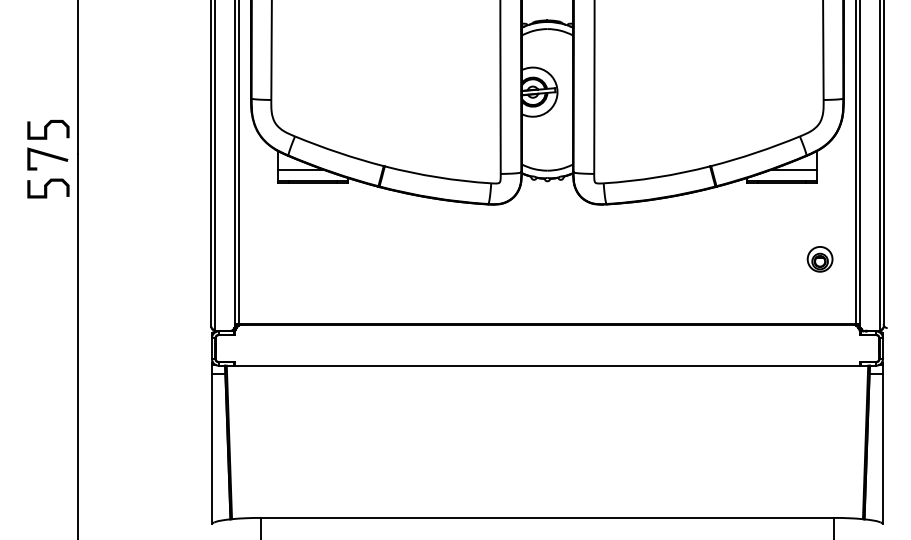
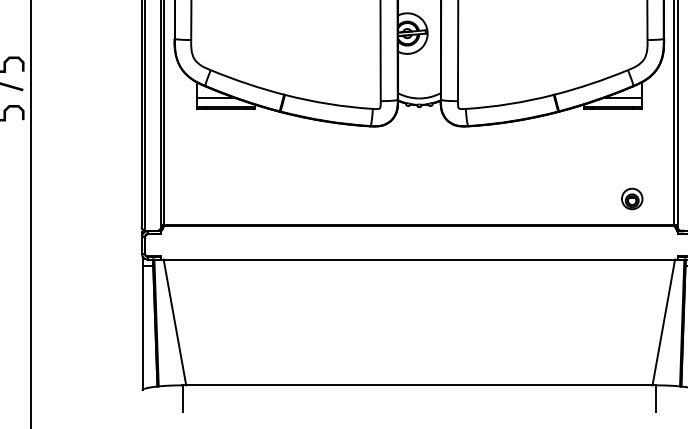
part: (819, 259) -> (631, 199), moved
line: (251, 441) -> (174, 322), added
line: (842, 441) -> (663, 322), added

